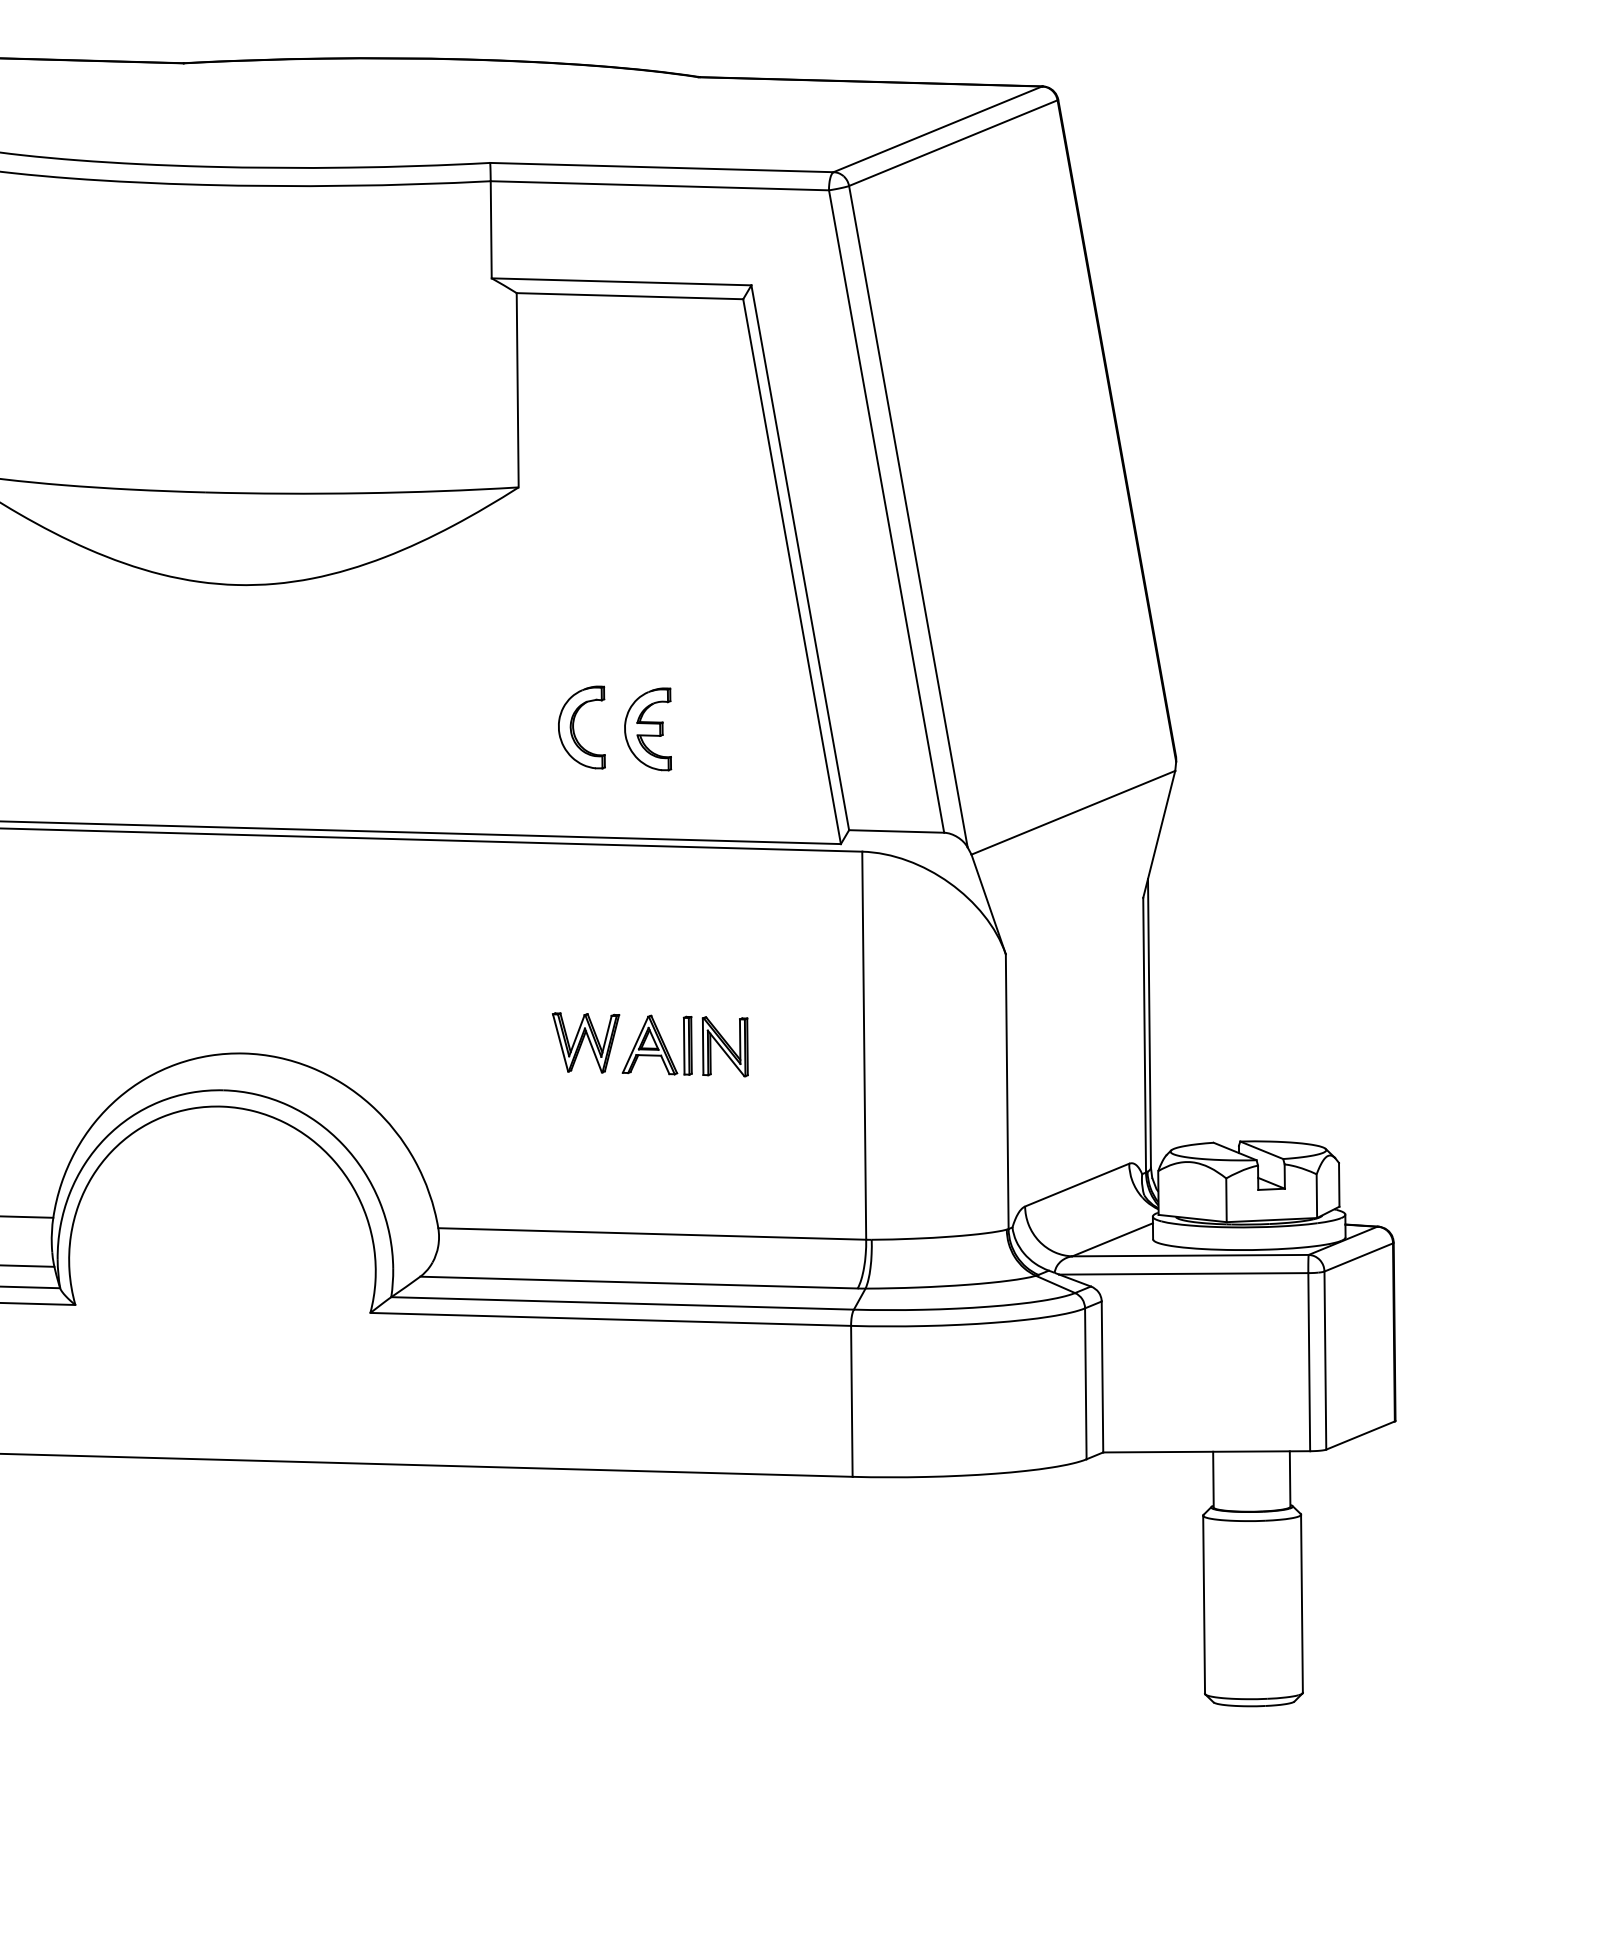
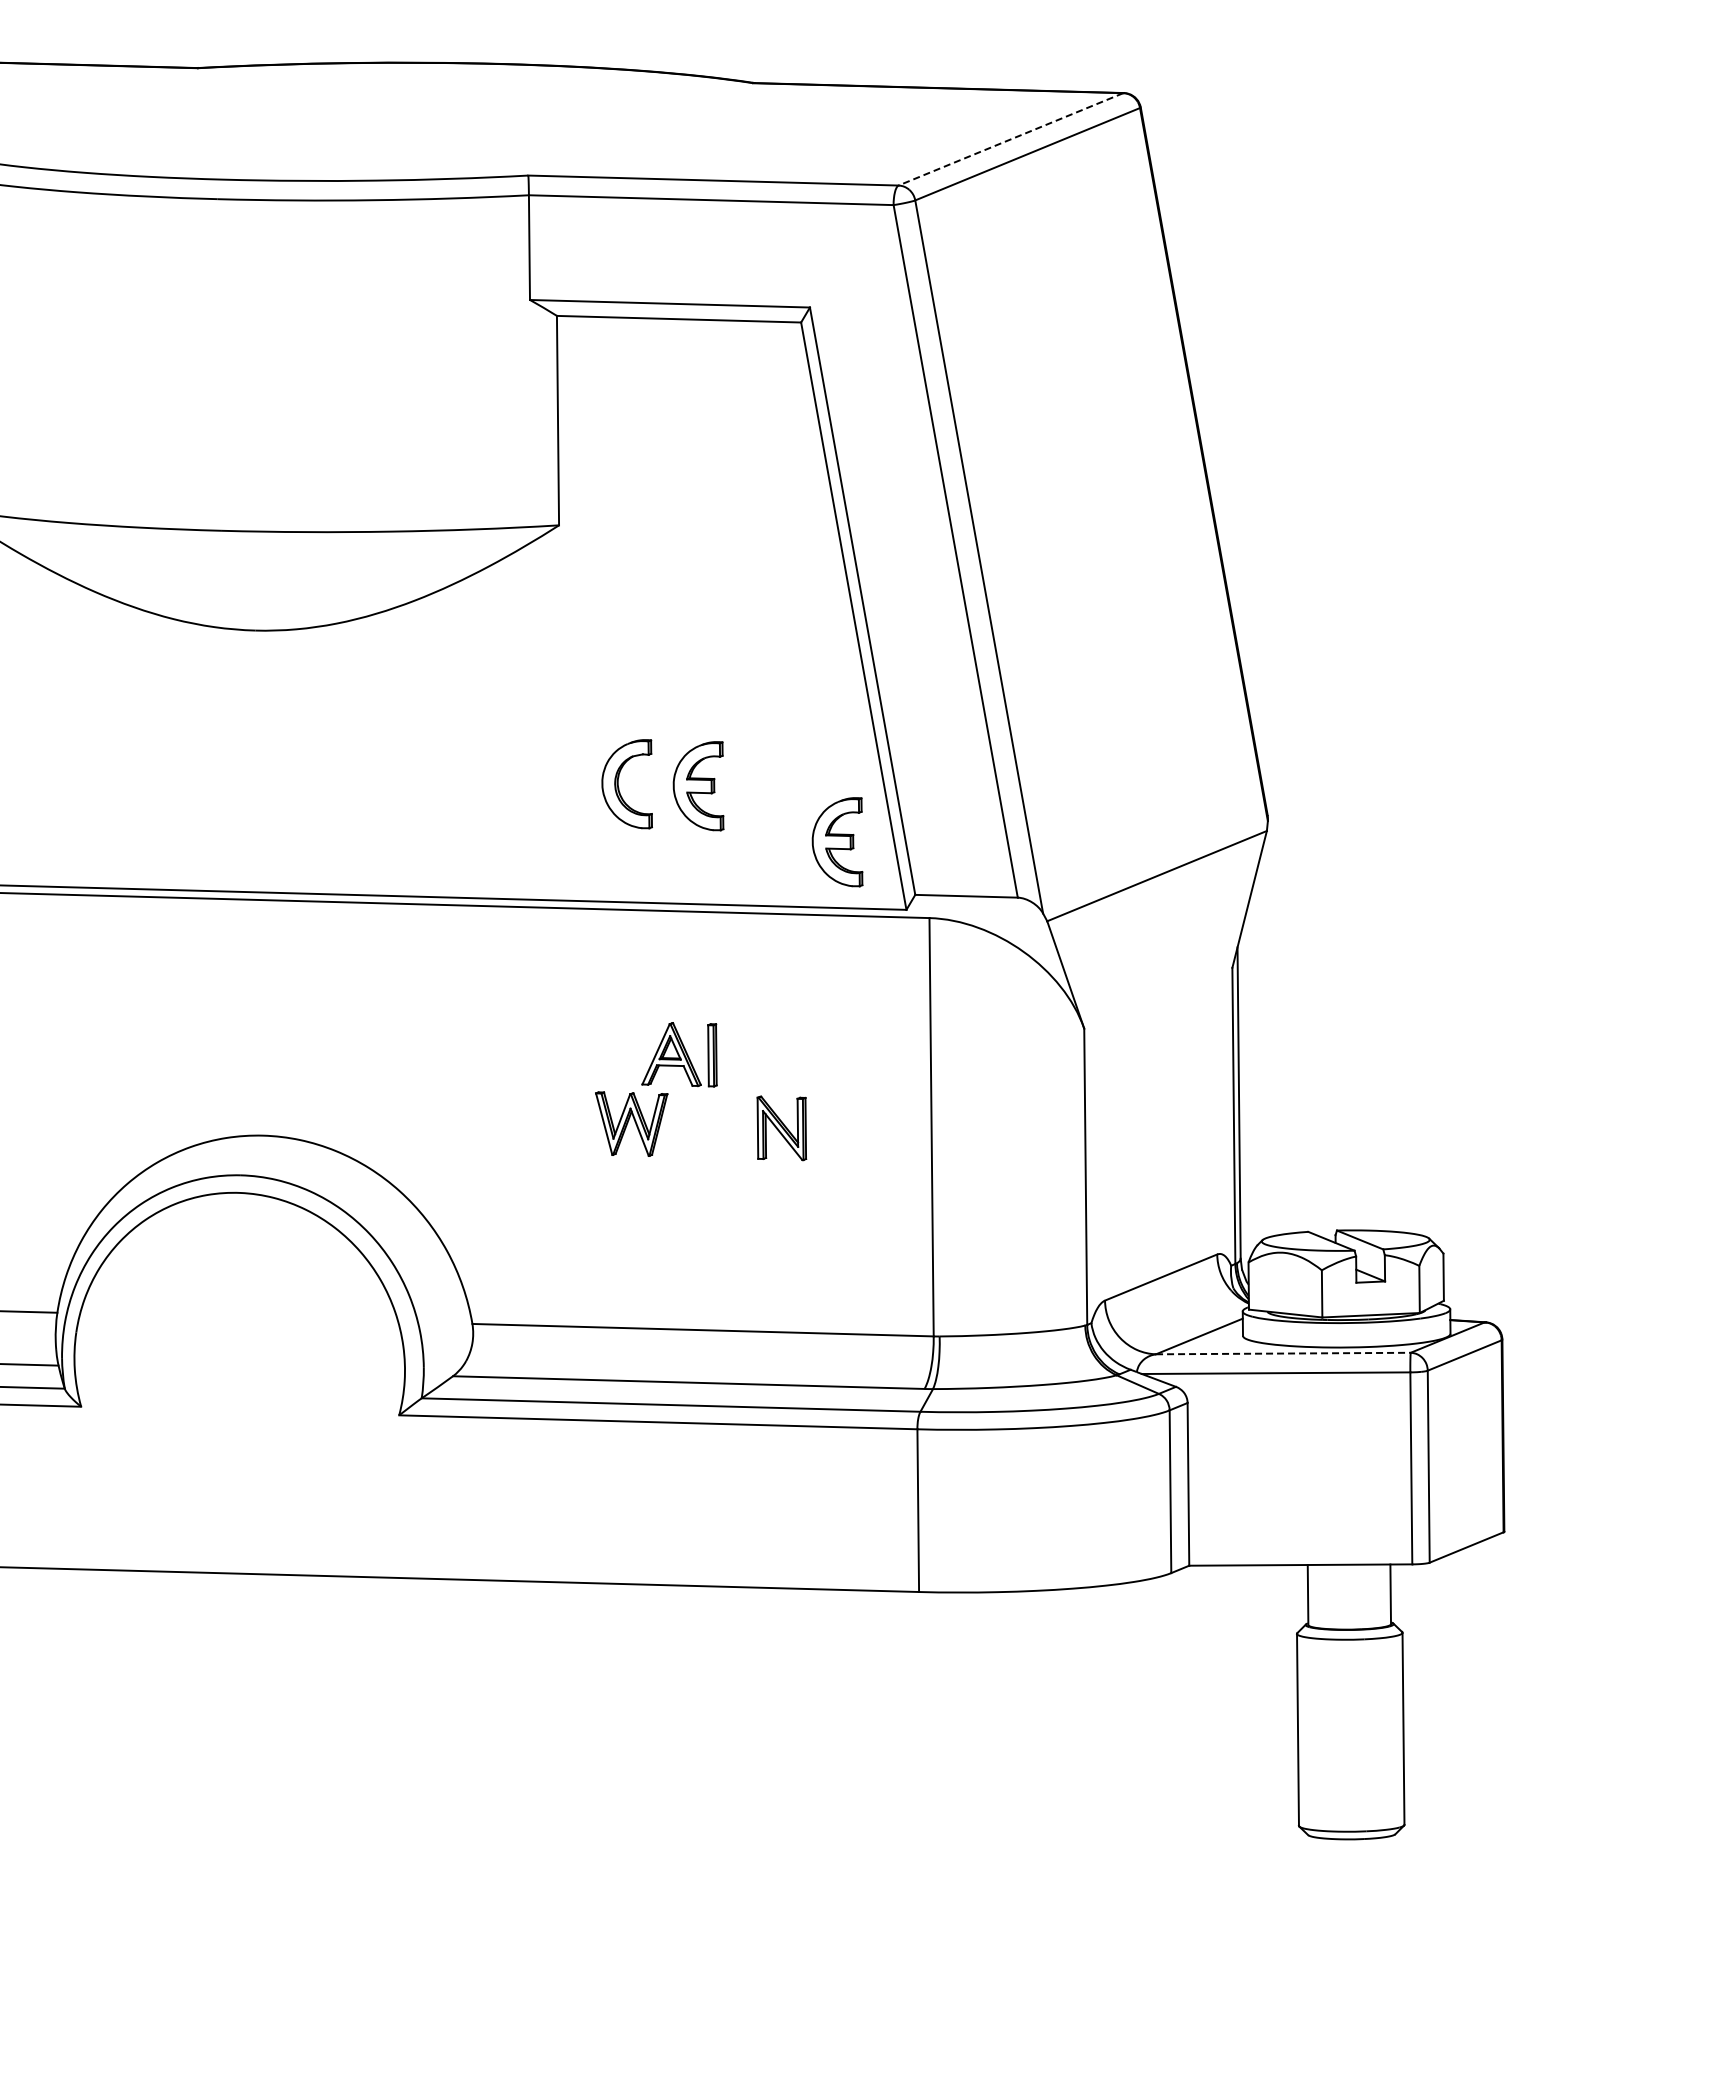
line: (937, 129) -> (1010, 139), solid -> dashed
part: (776, 781) -> (837, 842), added
part: (657, 1045) -> (679, 1054), moved
line: (1190, 1255) -> (1283, 1353), solid -> dashed

